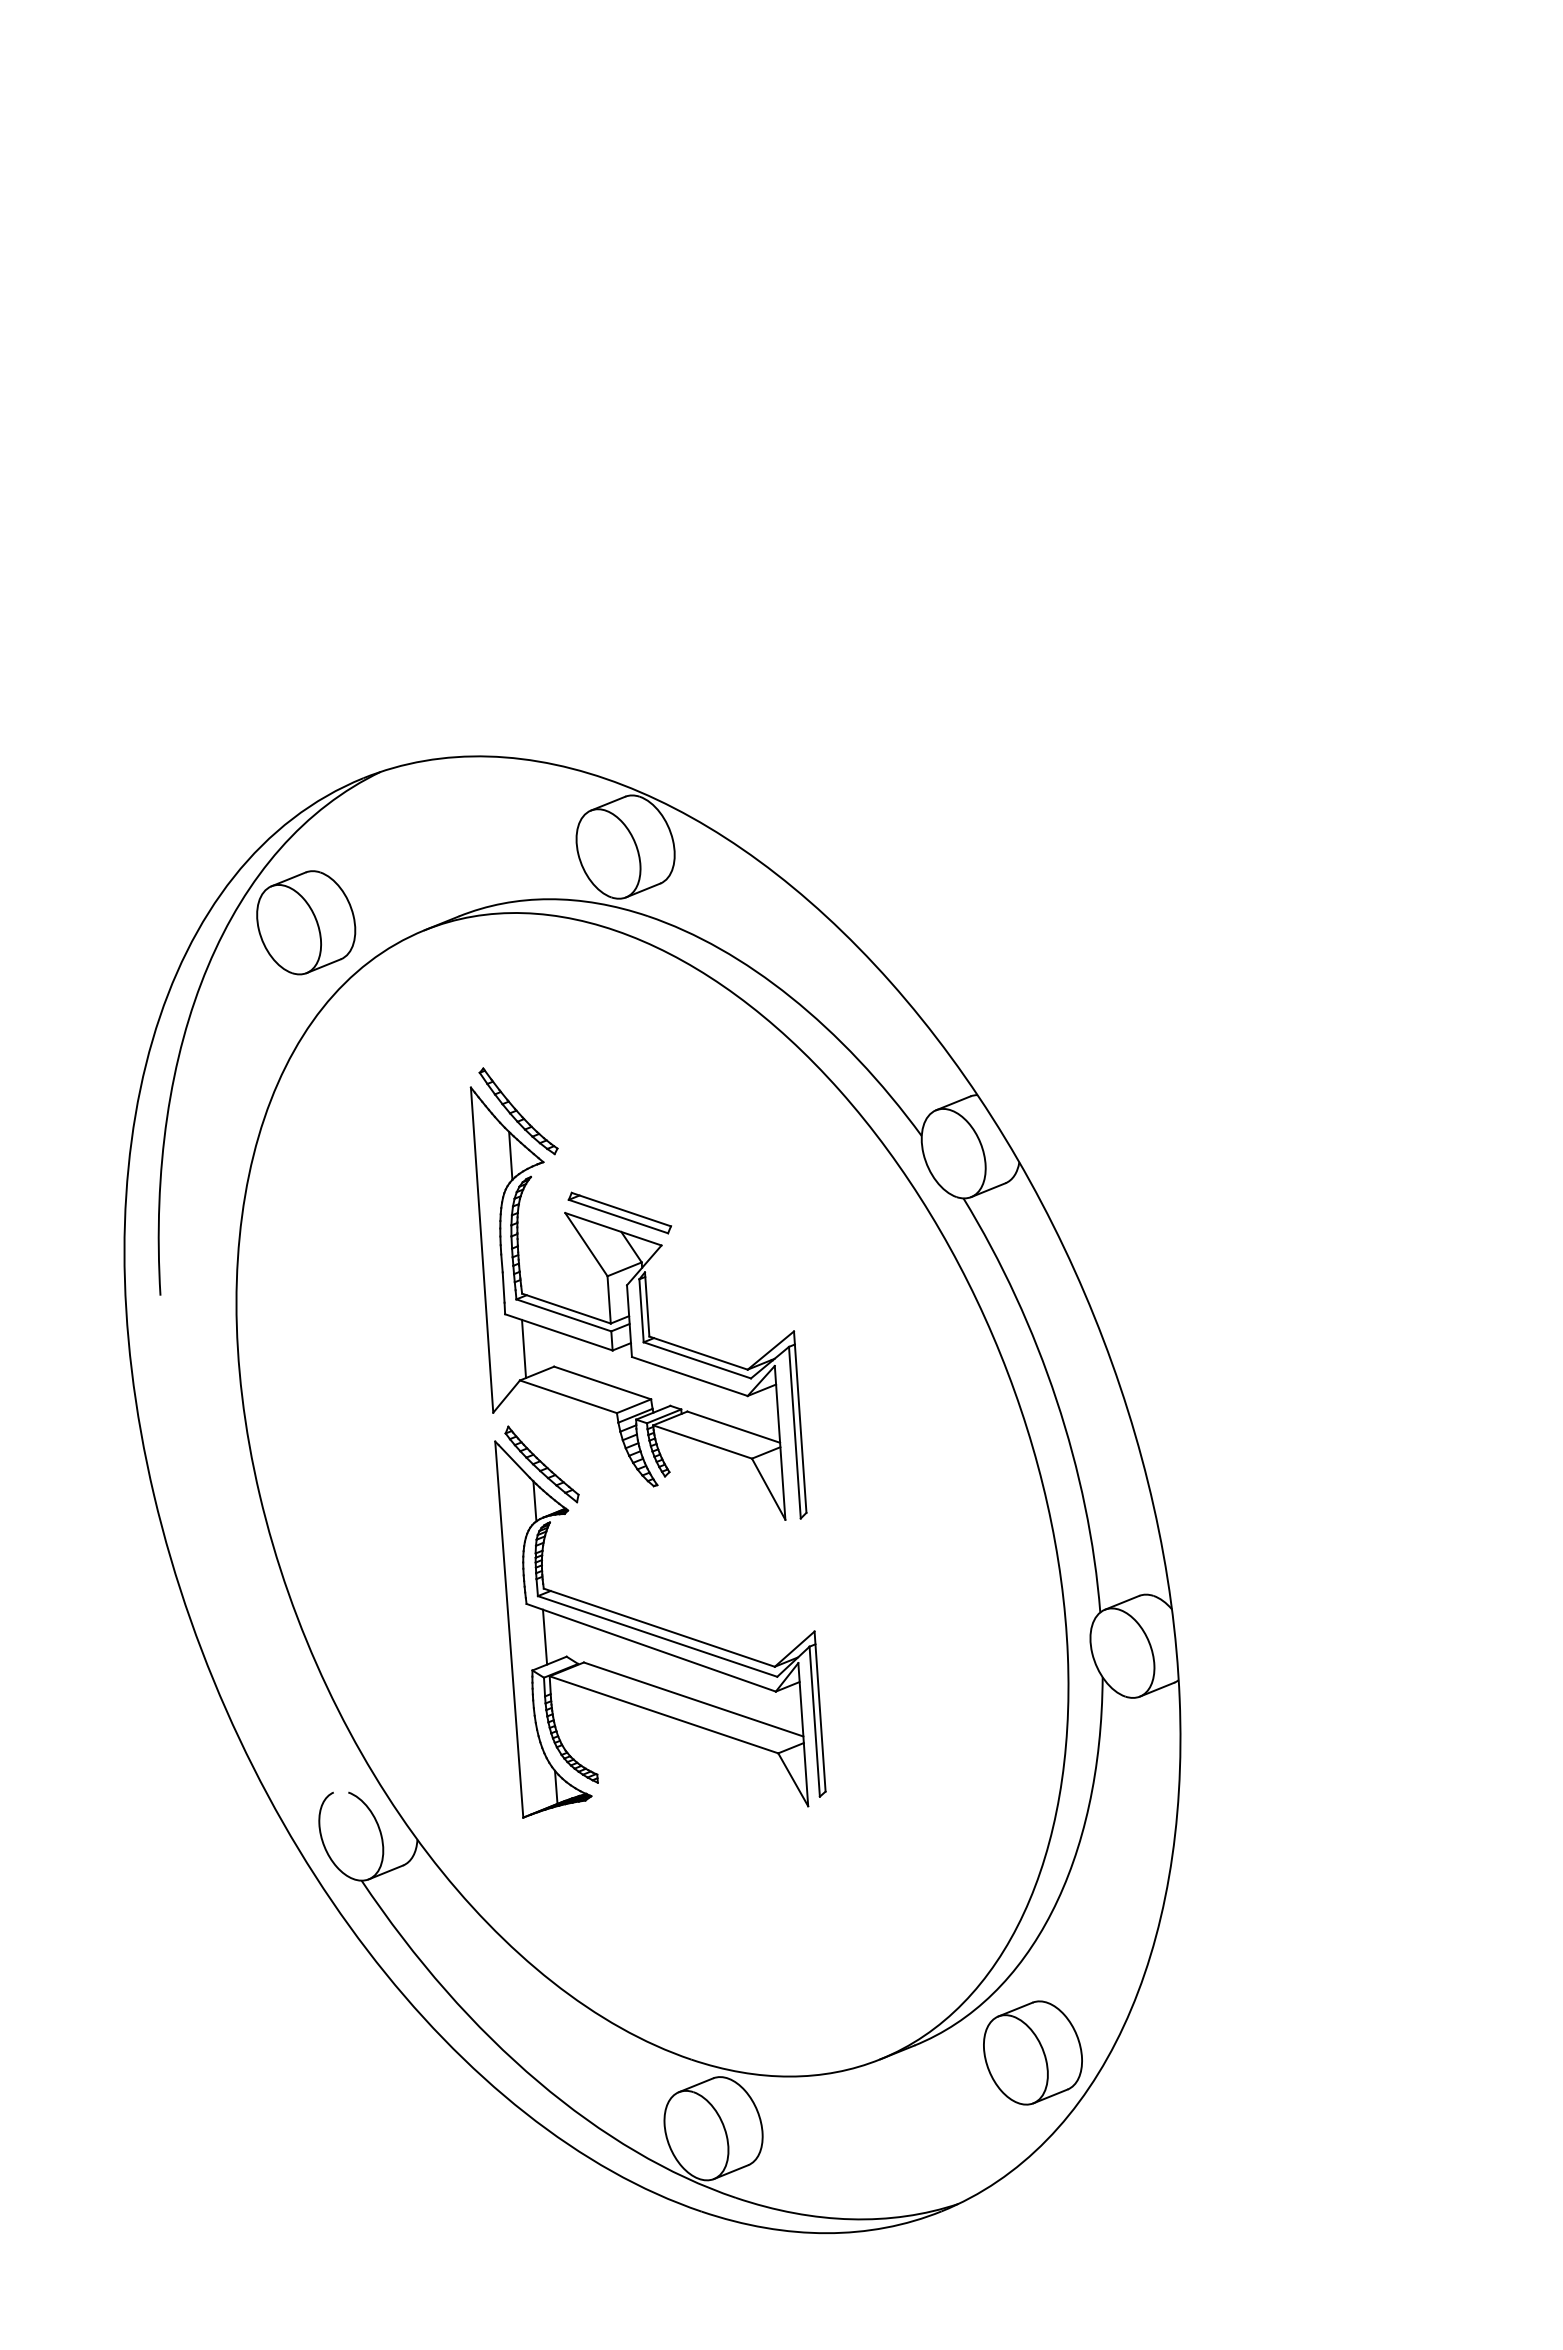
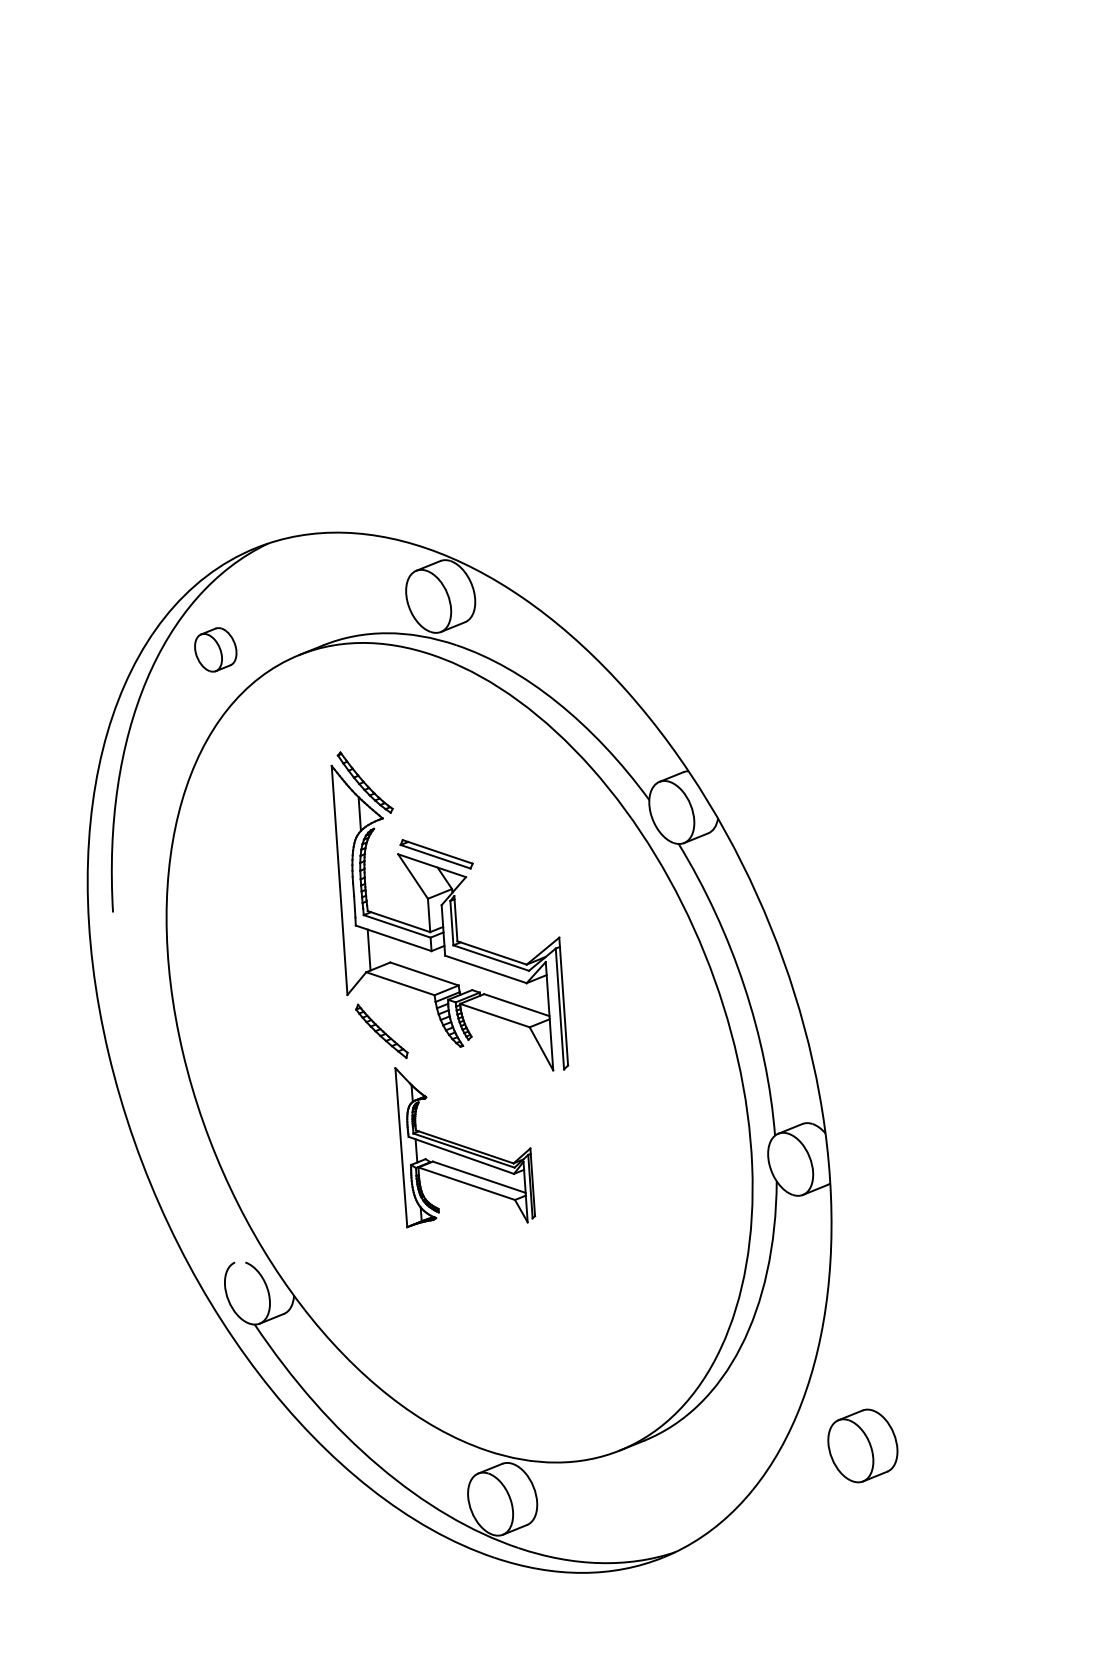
part: (306, 922) -> (215, 649), size x0.6
part: (660, 1629) -> (465, 1147), size x0.6
part: (1032, 2052) -> (862, 1445), moved

